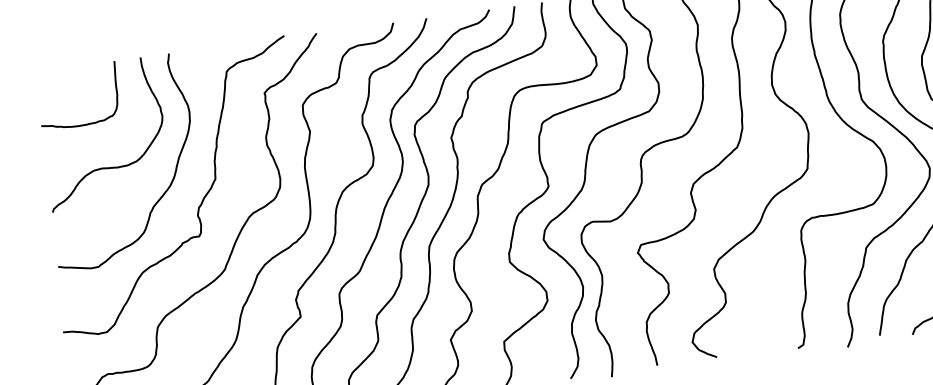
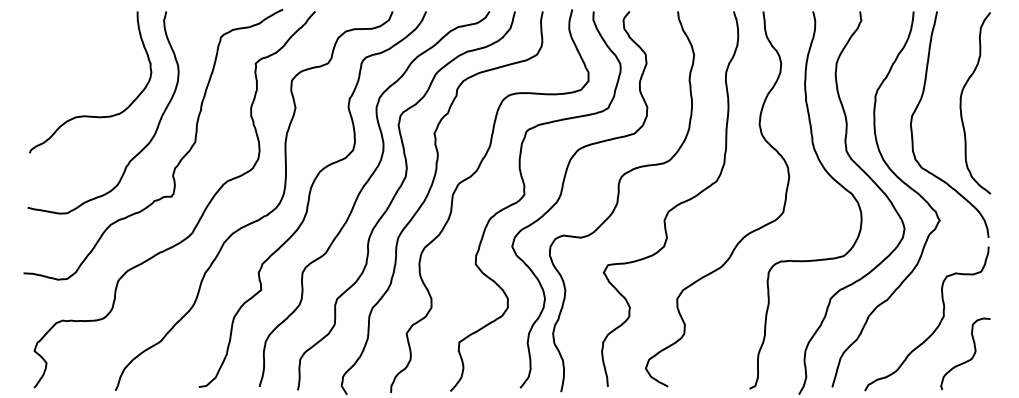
curve: (83, 123) -> (72, 69), removed

